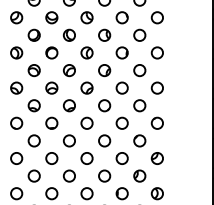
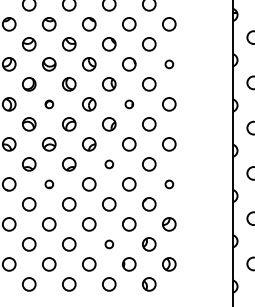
circle: (157, 17) -> (169, 64), size x0.6
circle: (52, 53) -> (49, 104), size x0.6
circle: (122, 53) -> (129, 104), size x0.6
circle: (104, 105) -> (109, 164), size x0.6
circle: (52, 123) -> (49, 184), size x0.6
circle: (157, 123) -> (169, 184), size x0.6
circle: (104, 176) -> (109, 244), size x0.6

